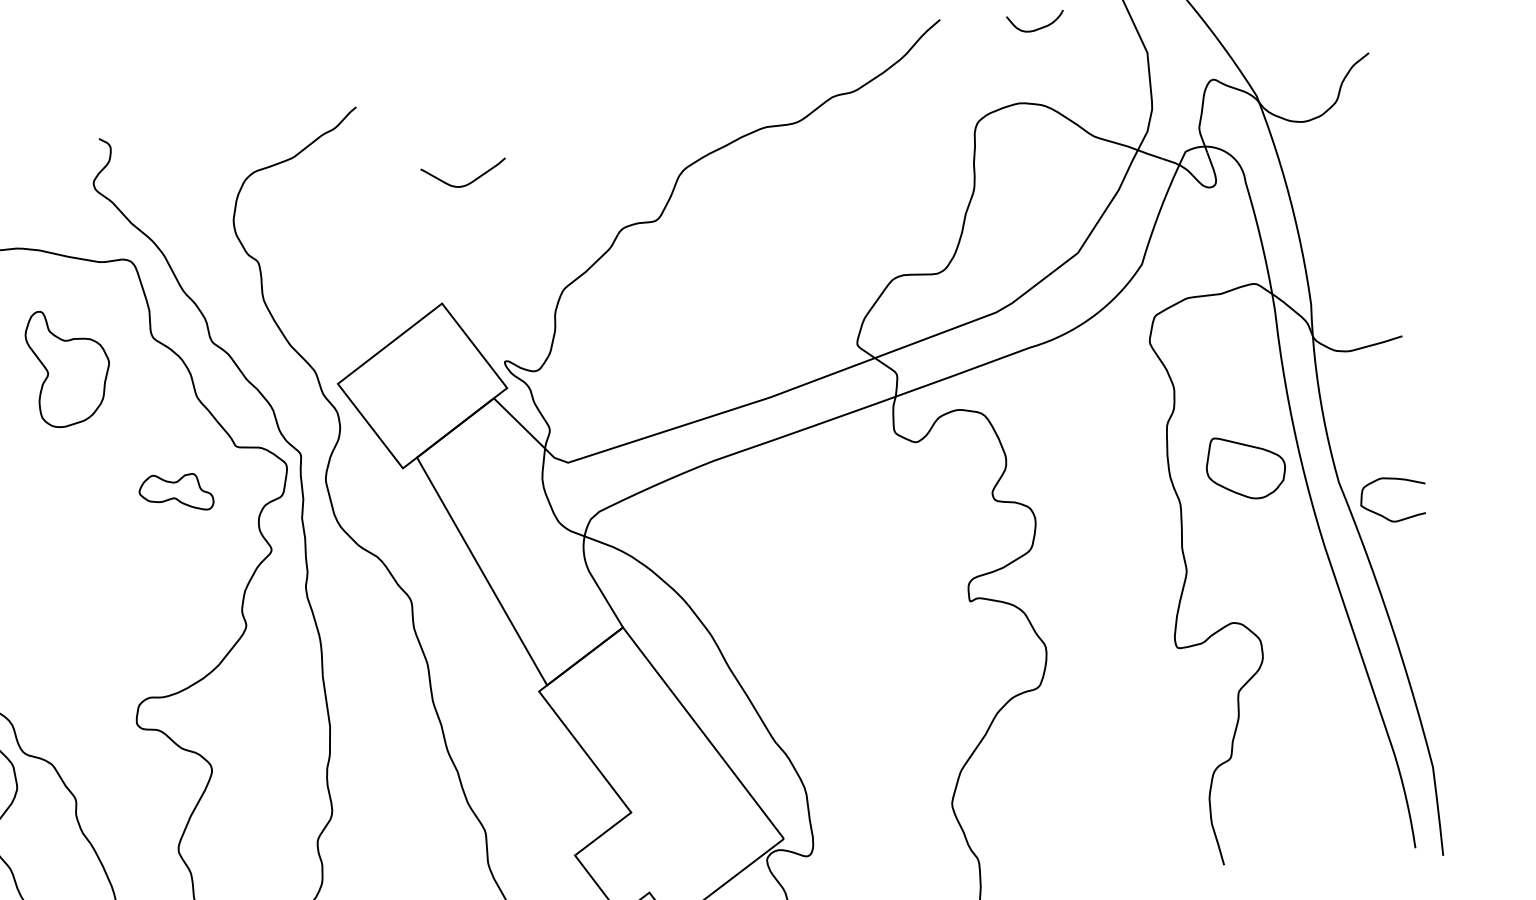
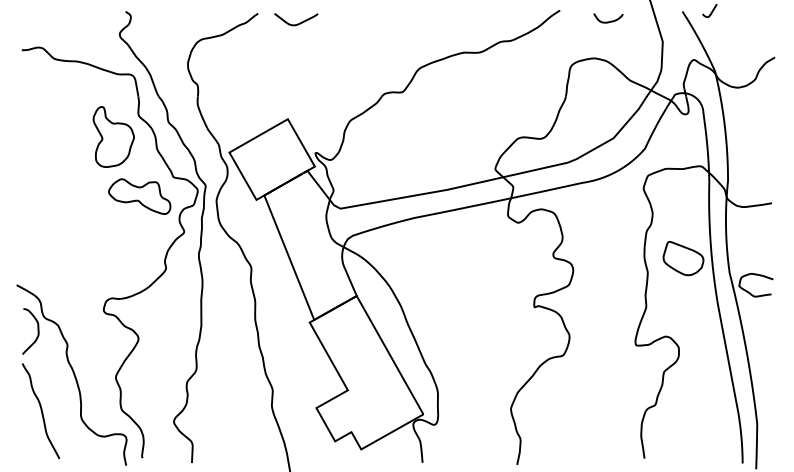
curve: (467, 182) -> (297, 23), moved
part: (68, 365) -> (113, 136), moved
part: (175, 493) -> (139, 196), size x1.67

